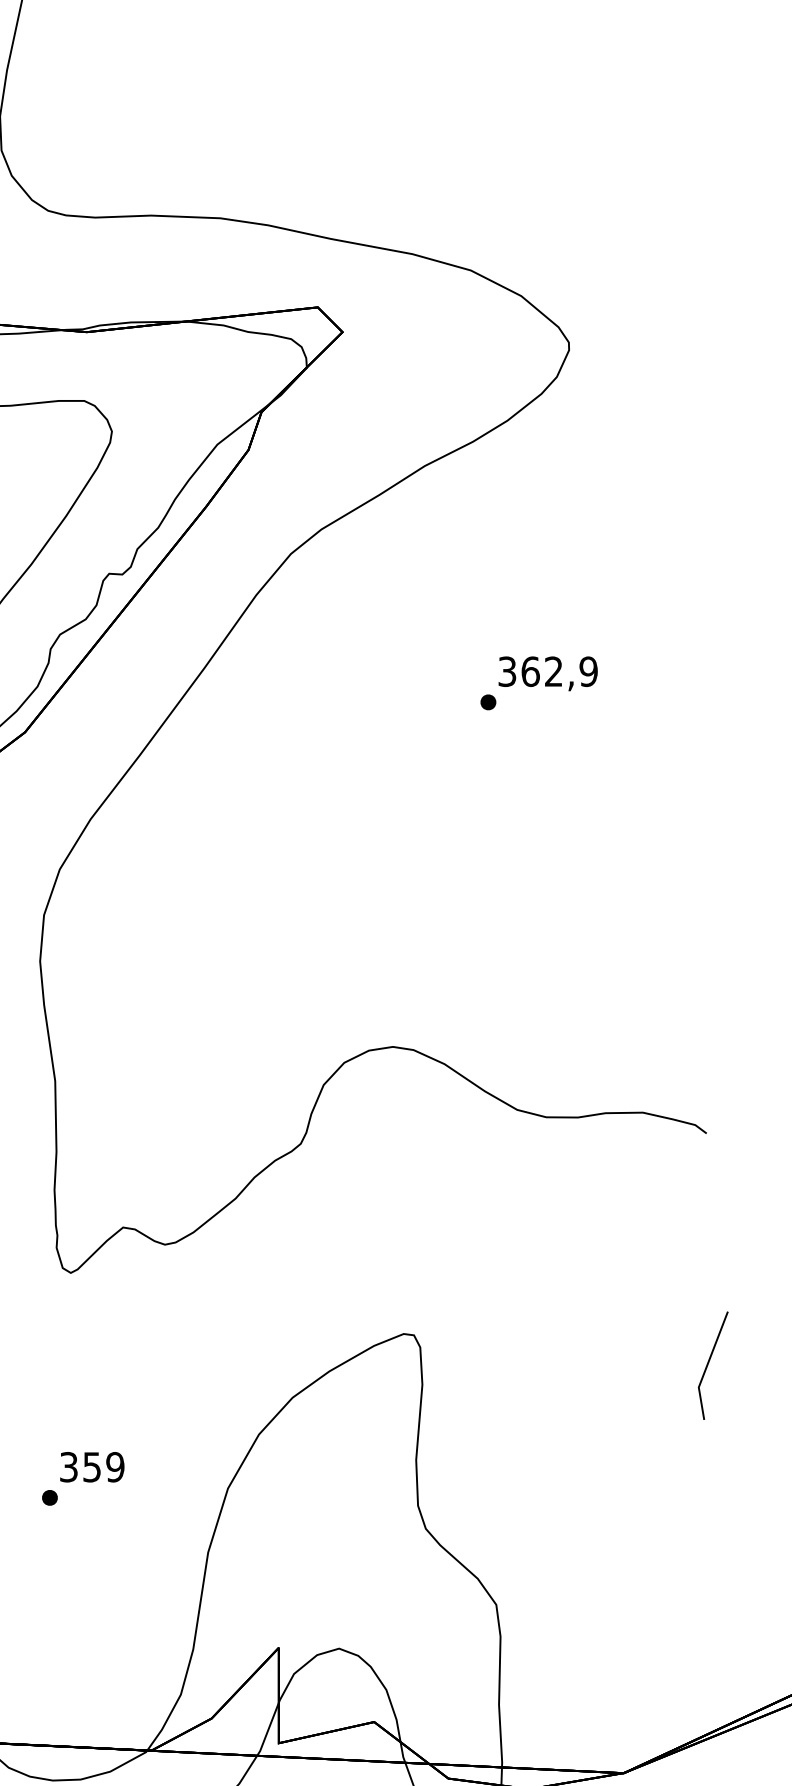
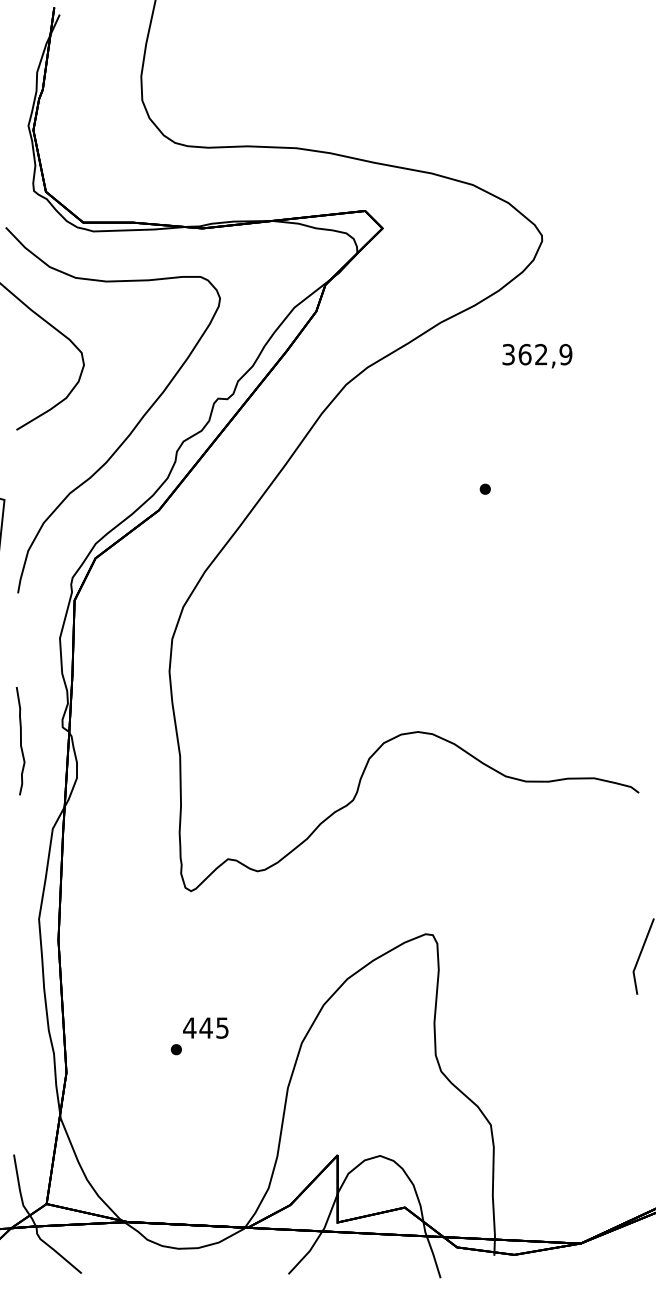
text: (548, 674) -> (537, 356), moved
text: (91, 1466) -> (205, 1027), 359 -> 445

